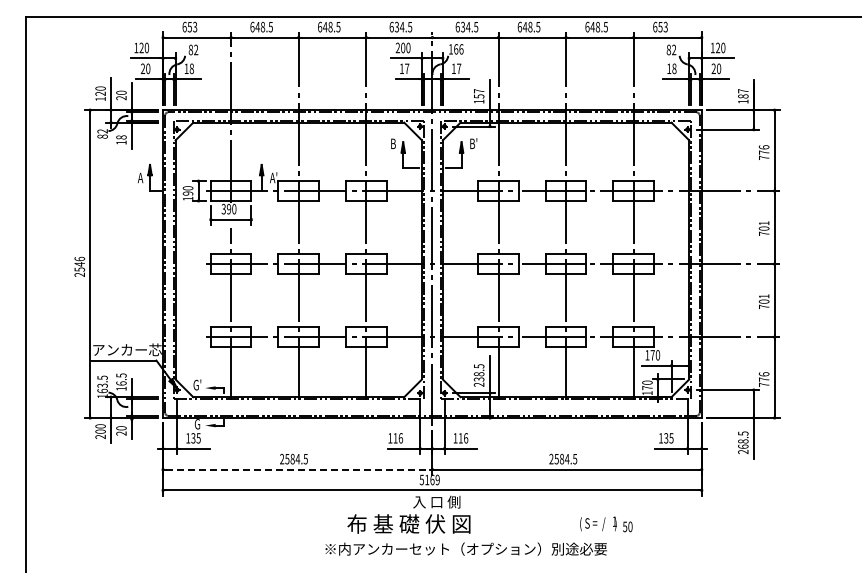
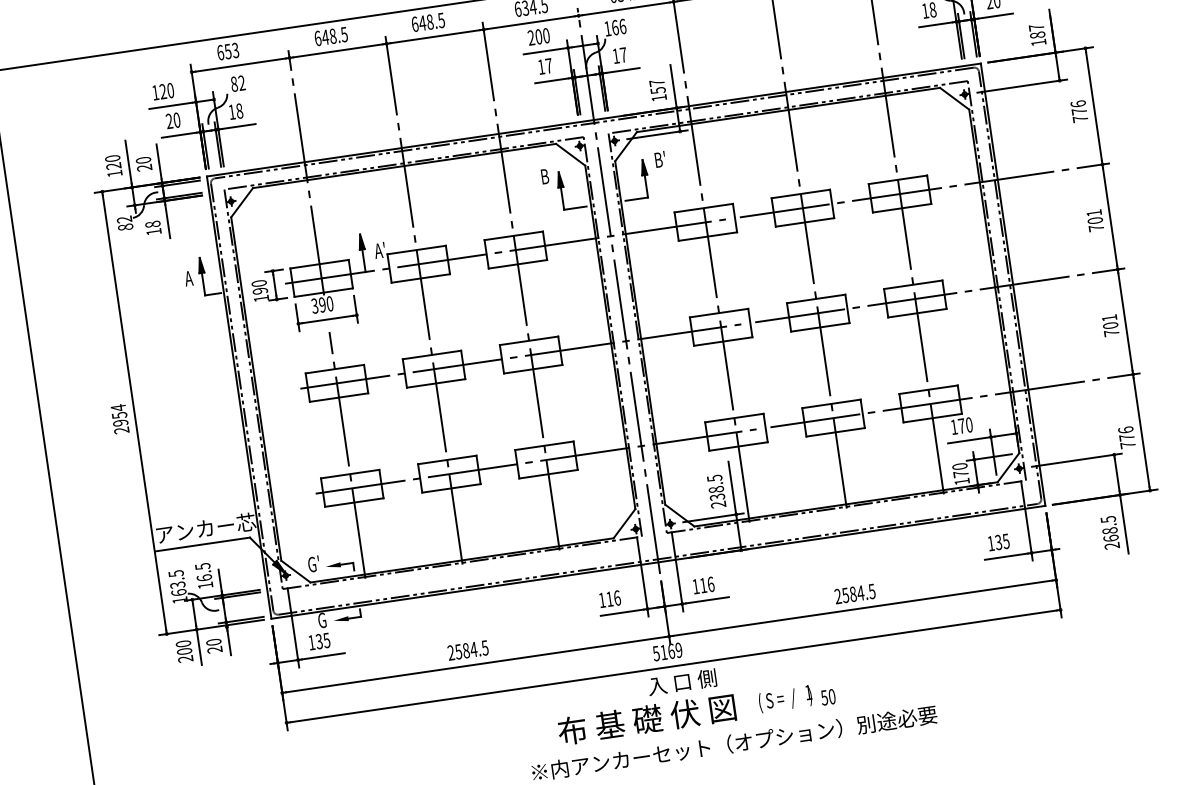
text: (79, 263) -> (119, 414), 2546 -> 2954
line: (298, 469) -> (476, 664), dashed -> solid
text: (606, 524) -> (797, 698), moved

